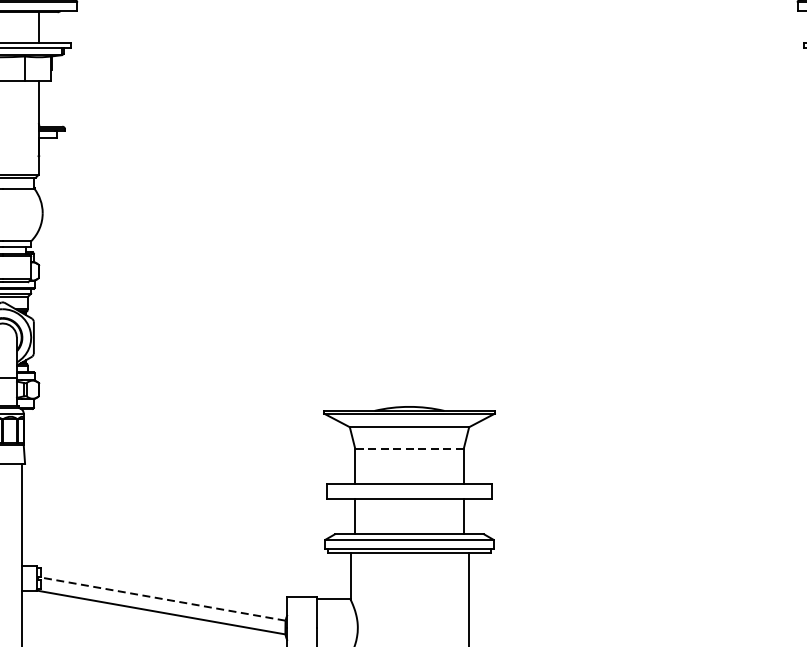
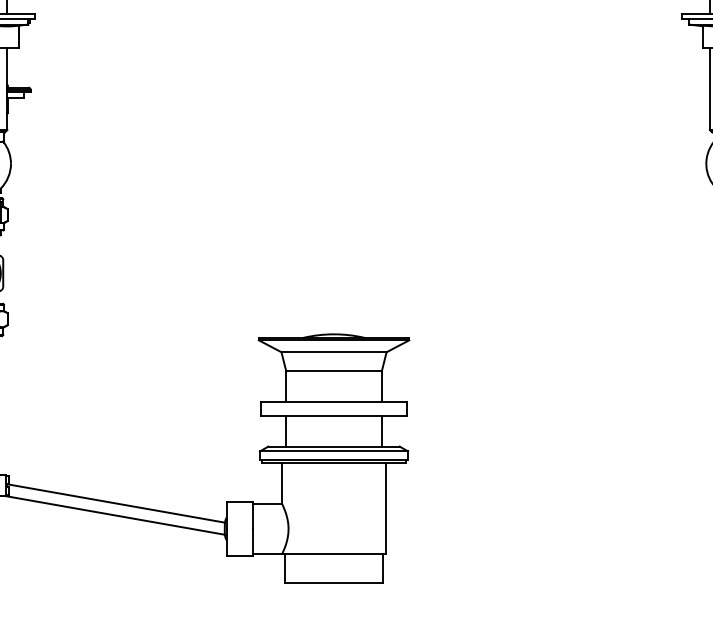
line: (410, 449) -> (334, 371), dashed -> solid
line: (161, 598) -> (115, 503), dashed -> solid

